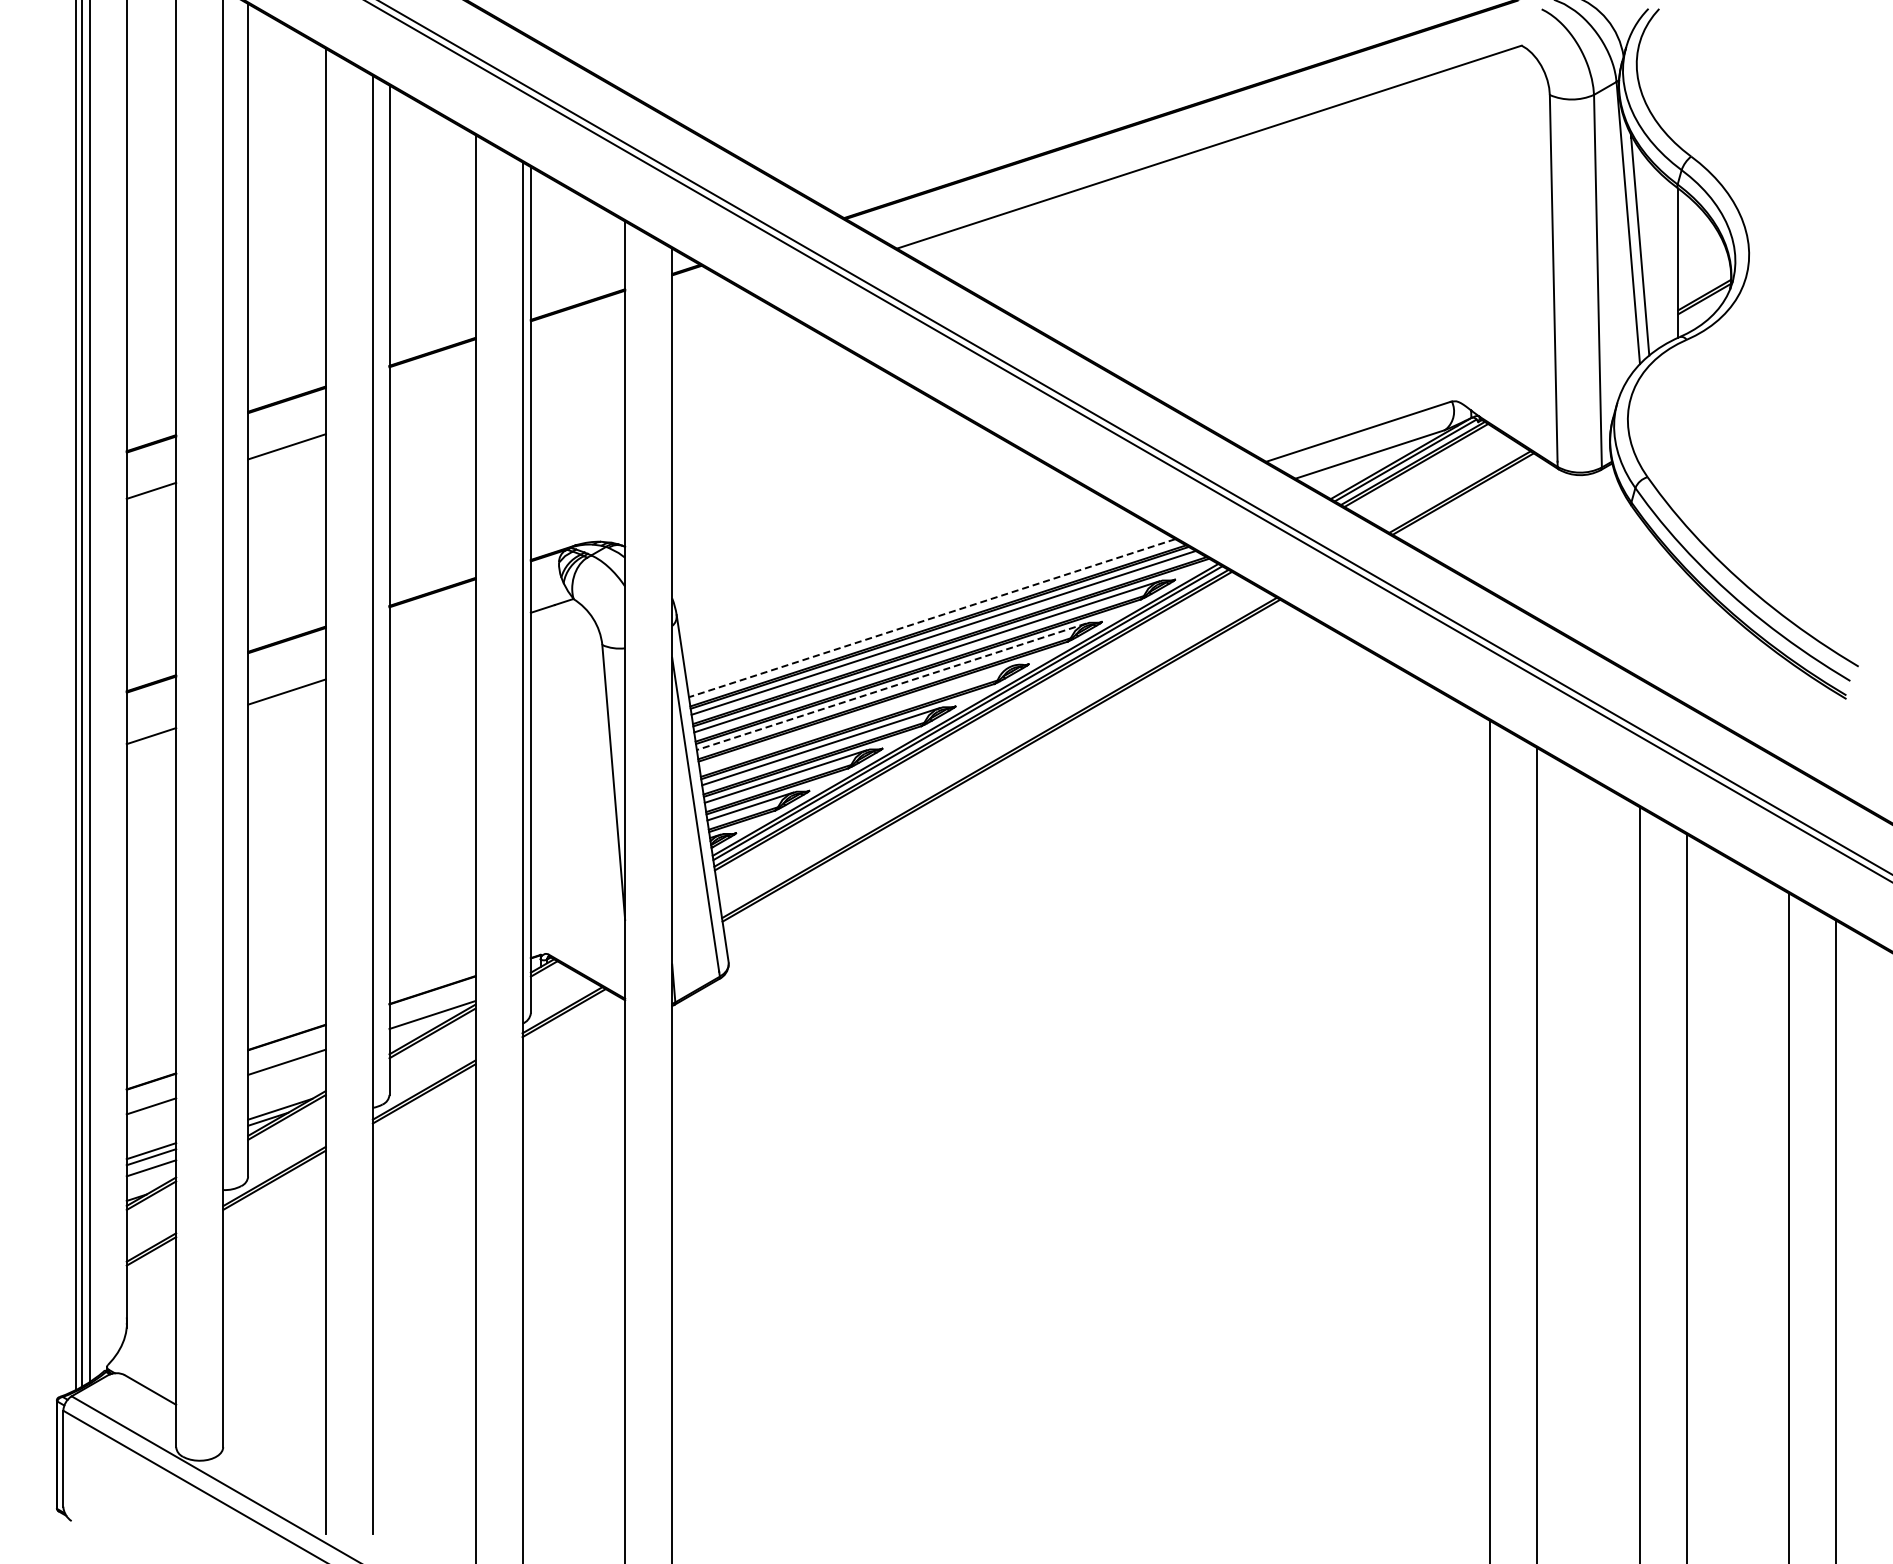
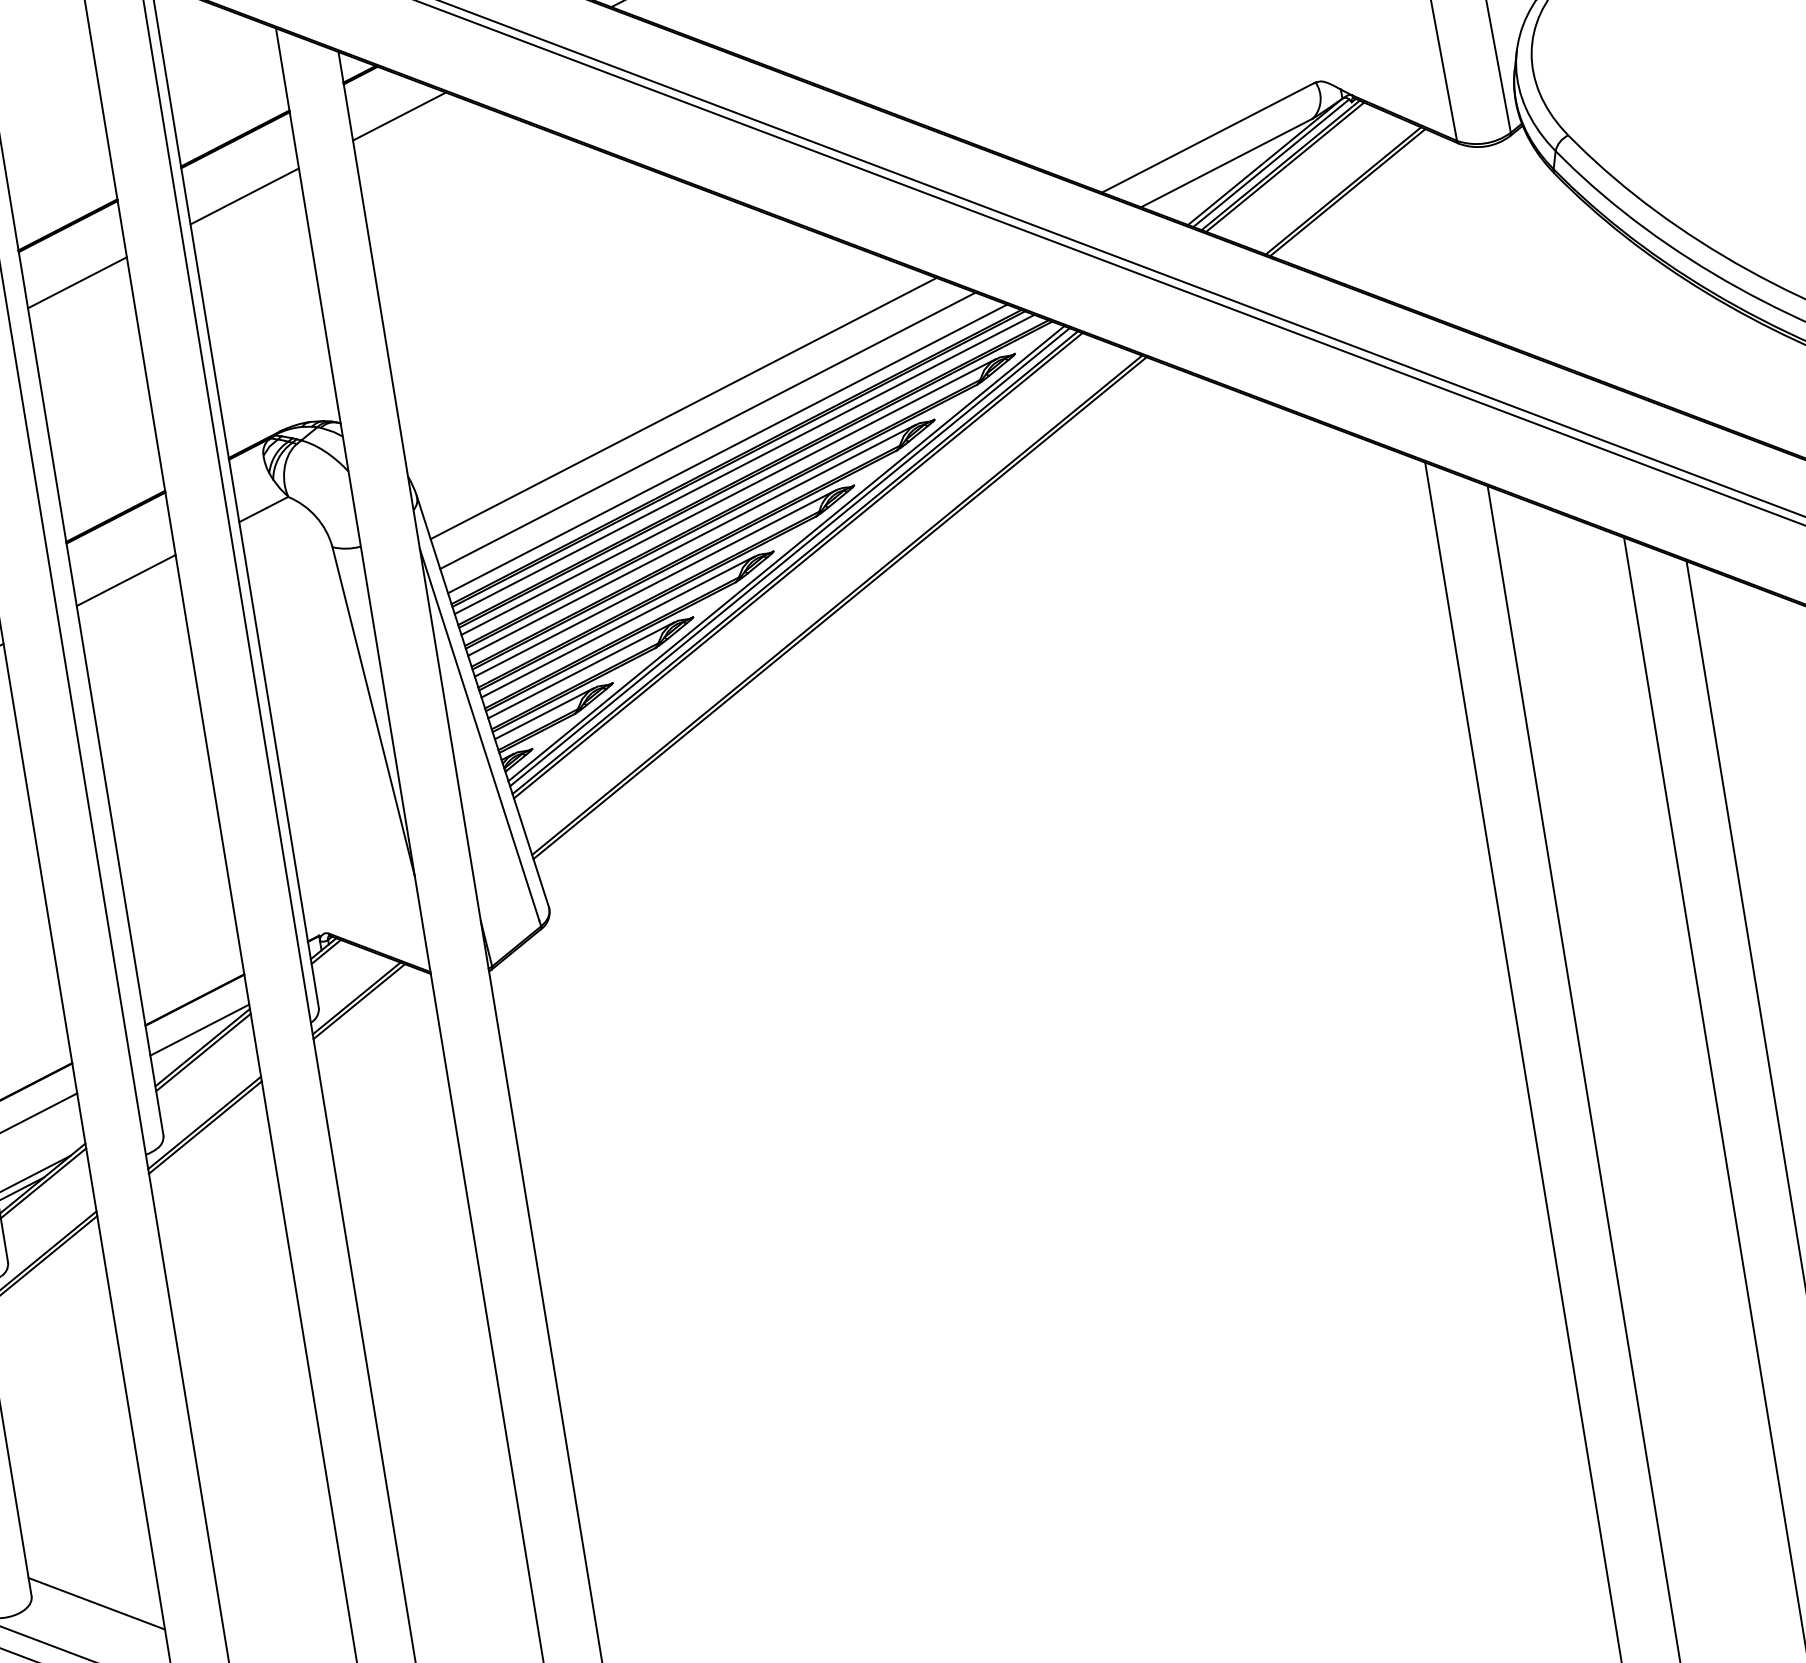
line: (712, 308) -> (399, 116), added
line: (577, 351) -> (243, 195), added
line: (432, 399) -> (77, 282), added
line: (902, 579) -> (683, 407), added
line: (918, 600) -> (707, 430), added
line: (932, 618) -> (728, 449), dashed -> solid
line: (432, 644) -> (126, 580), added
line: (891, 686) -> (691, 539), dashed -> solid
line: (855, 716) -> (654, 583), added
line: (274, 1461) -> (96, 1603), added

